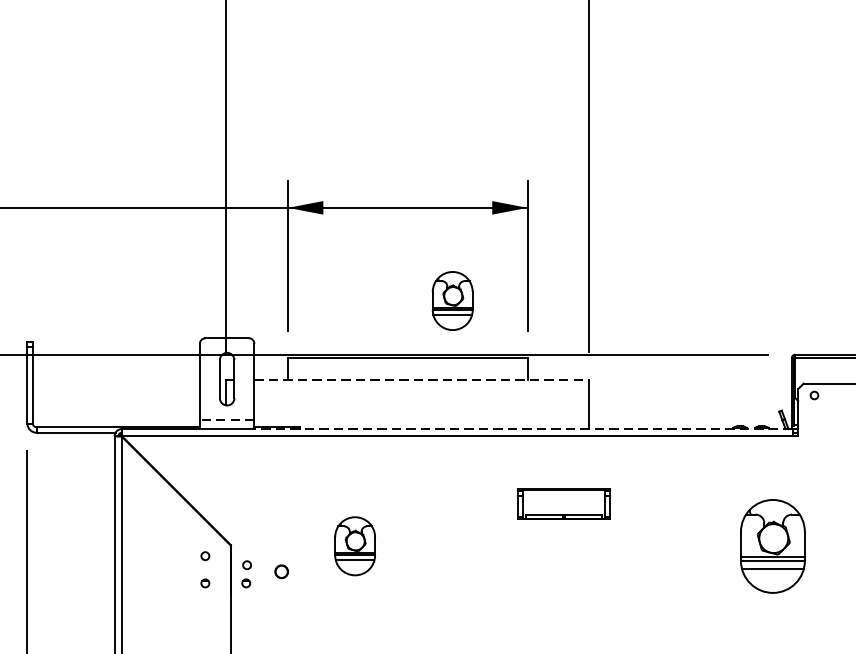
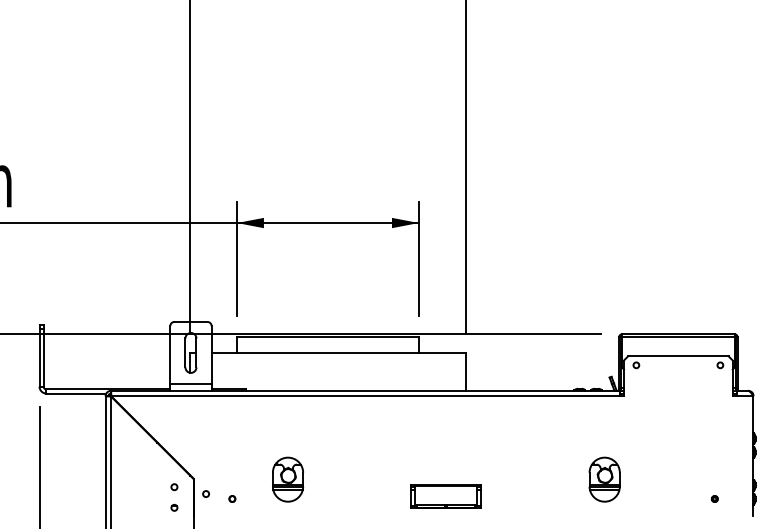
part: (452, 300) -> (361, 293), removed
line: (423, 379) -> (339, 353), dashed -> solid
line: (226, 419) -> (190, 383), dashed -> solid
line: (523, 428) -> (415, 390), dashed -> solid
part: (562, 503) -> (445, 496), moved
part: (772, 546) -> (604, 479), size x0.62
part: (281, 571) -> (232, 498), size x0.62
part: (246, 582) -> (205, 507), removed

